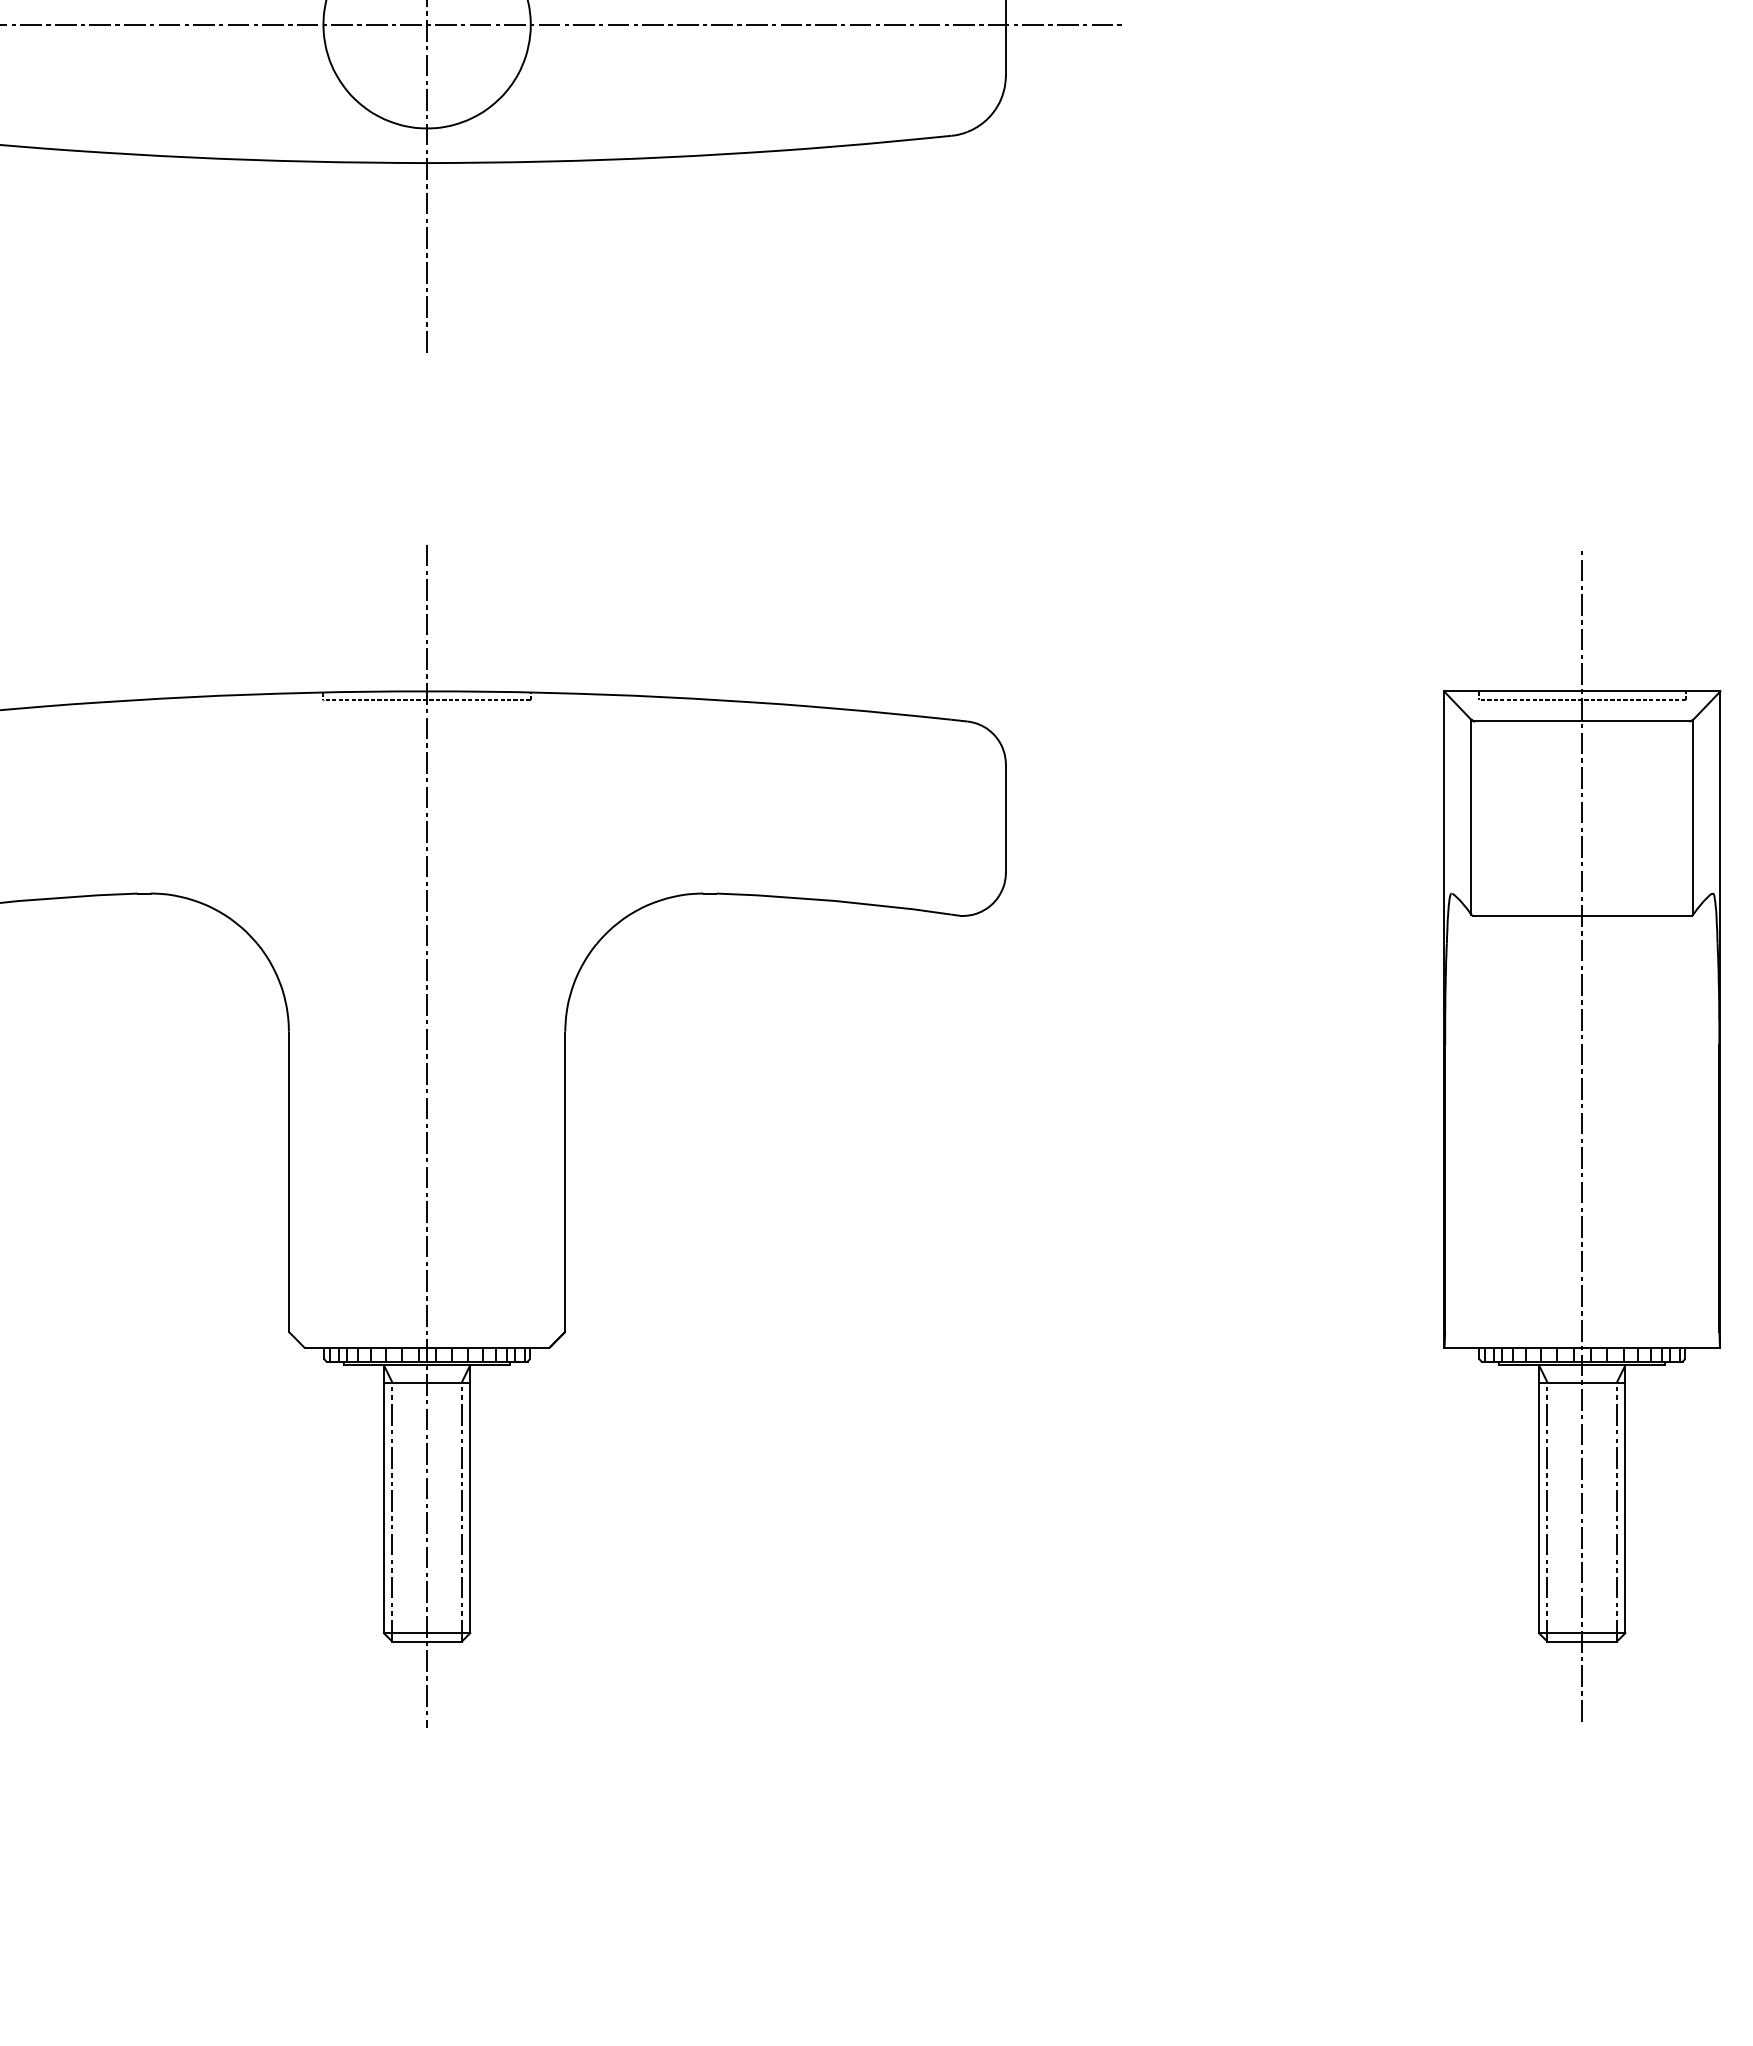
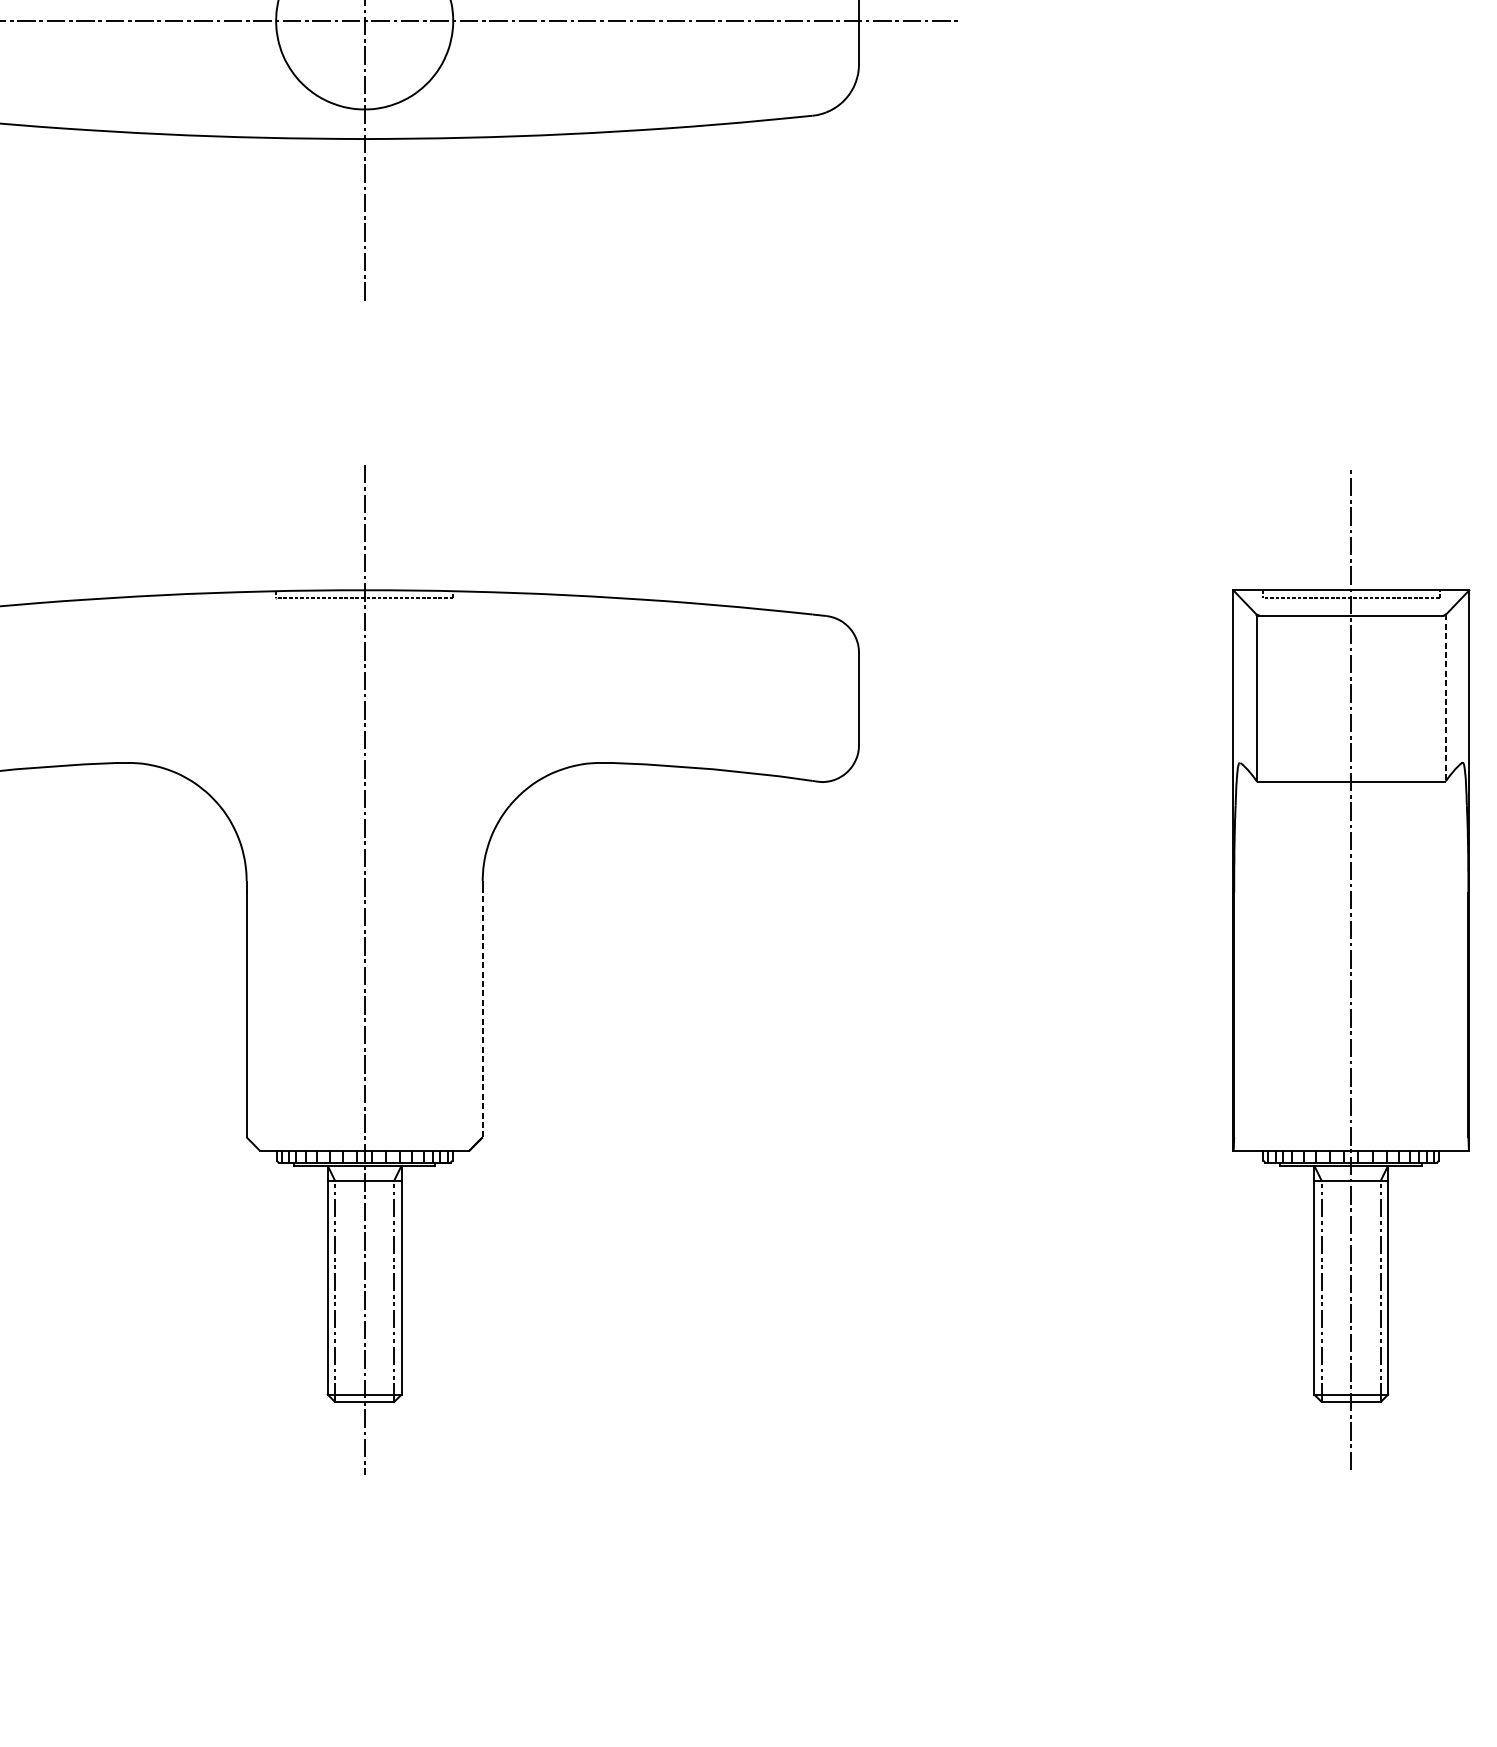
line: (1693, 817) -> (1446, 697), solid -> dashed
line: (565, 1188) -> (482, 1014), solid -> dashed

